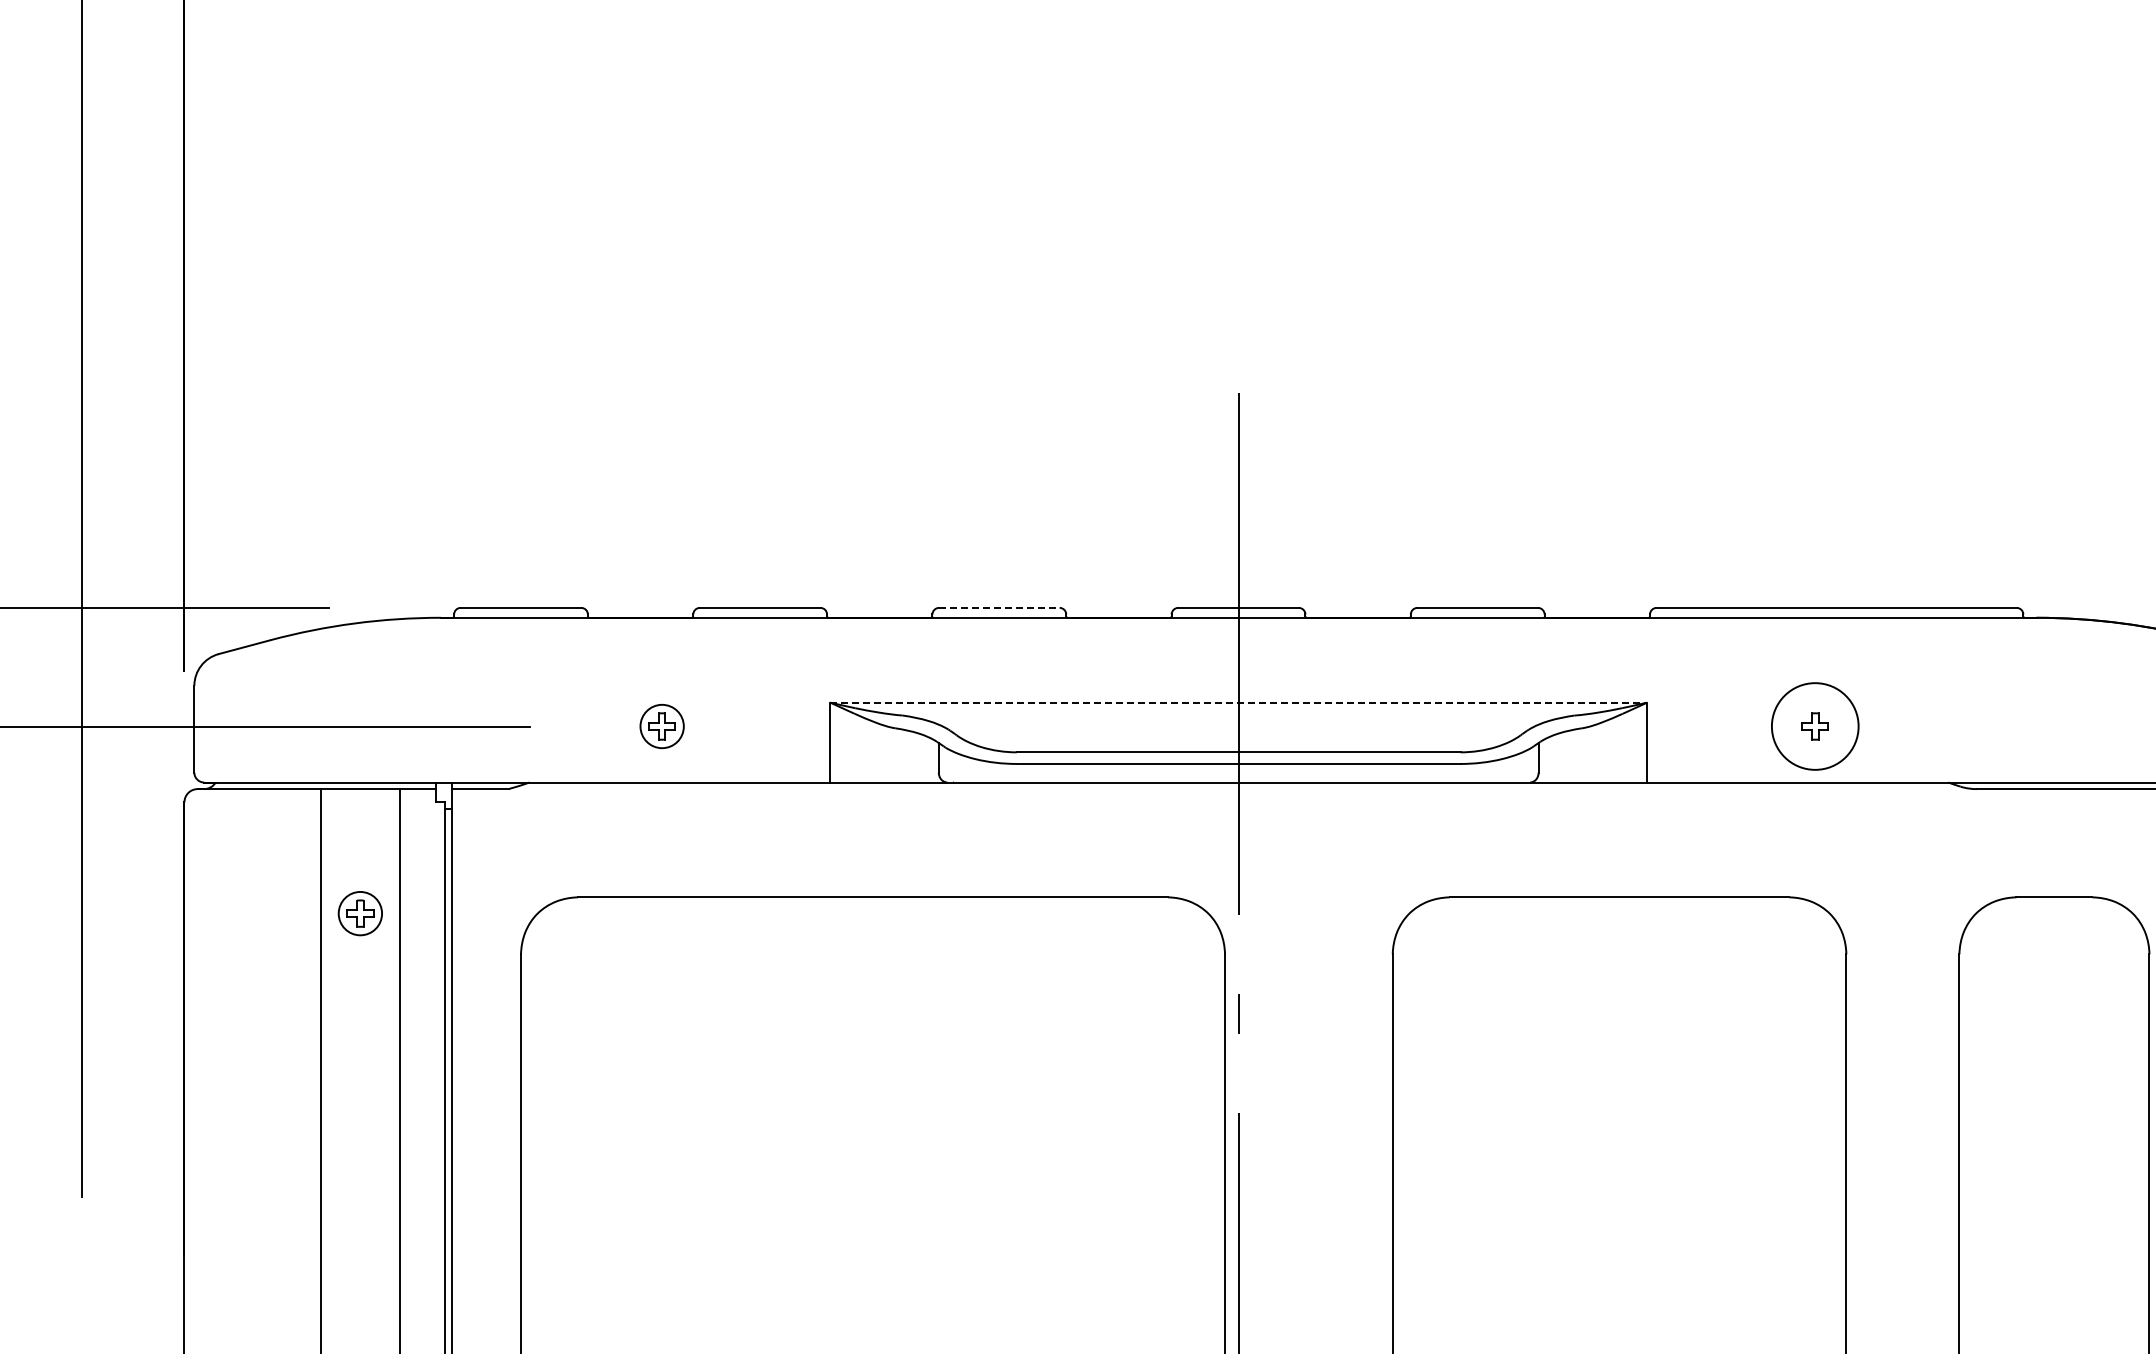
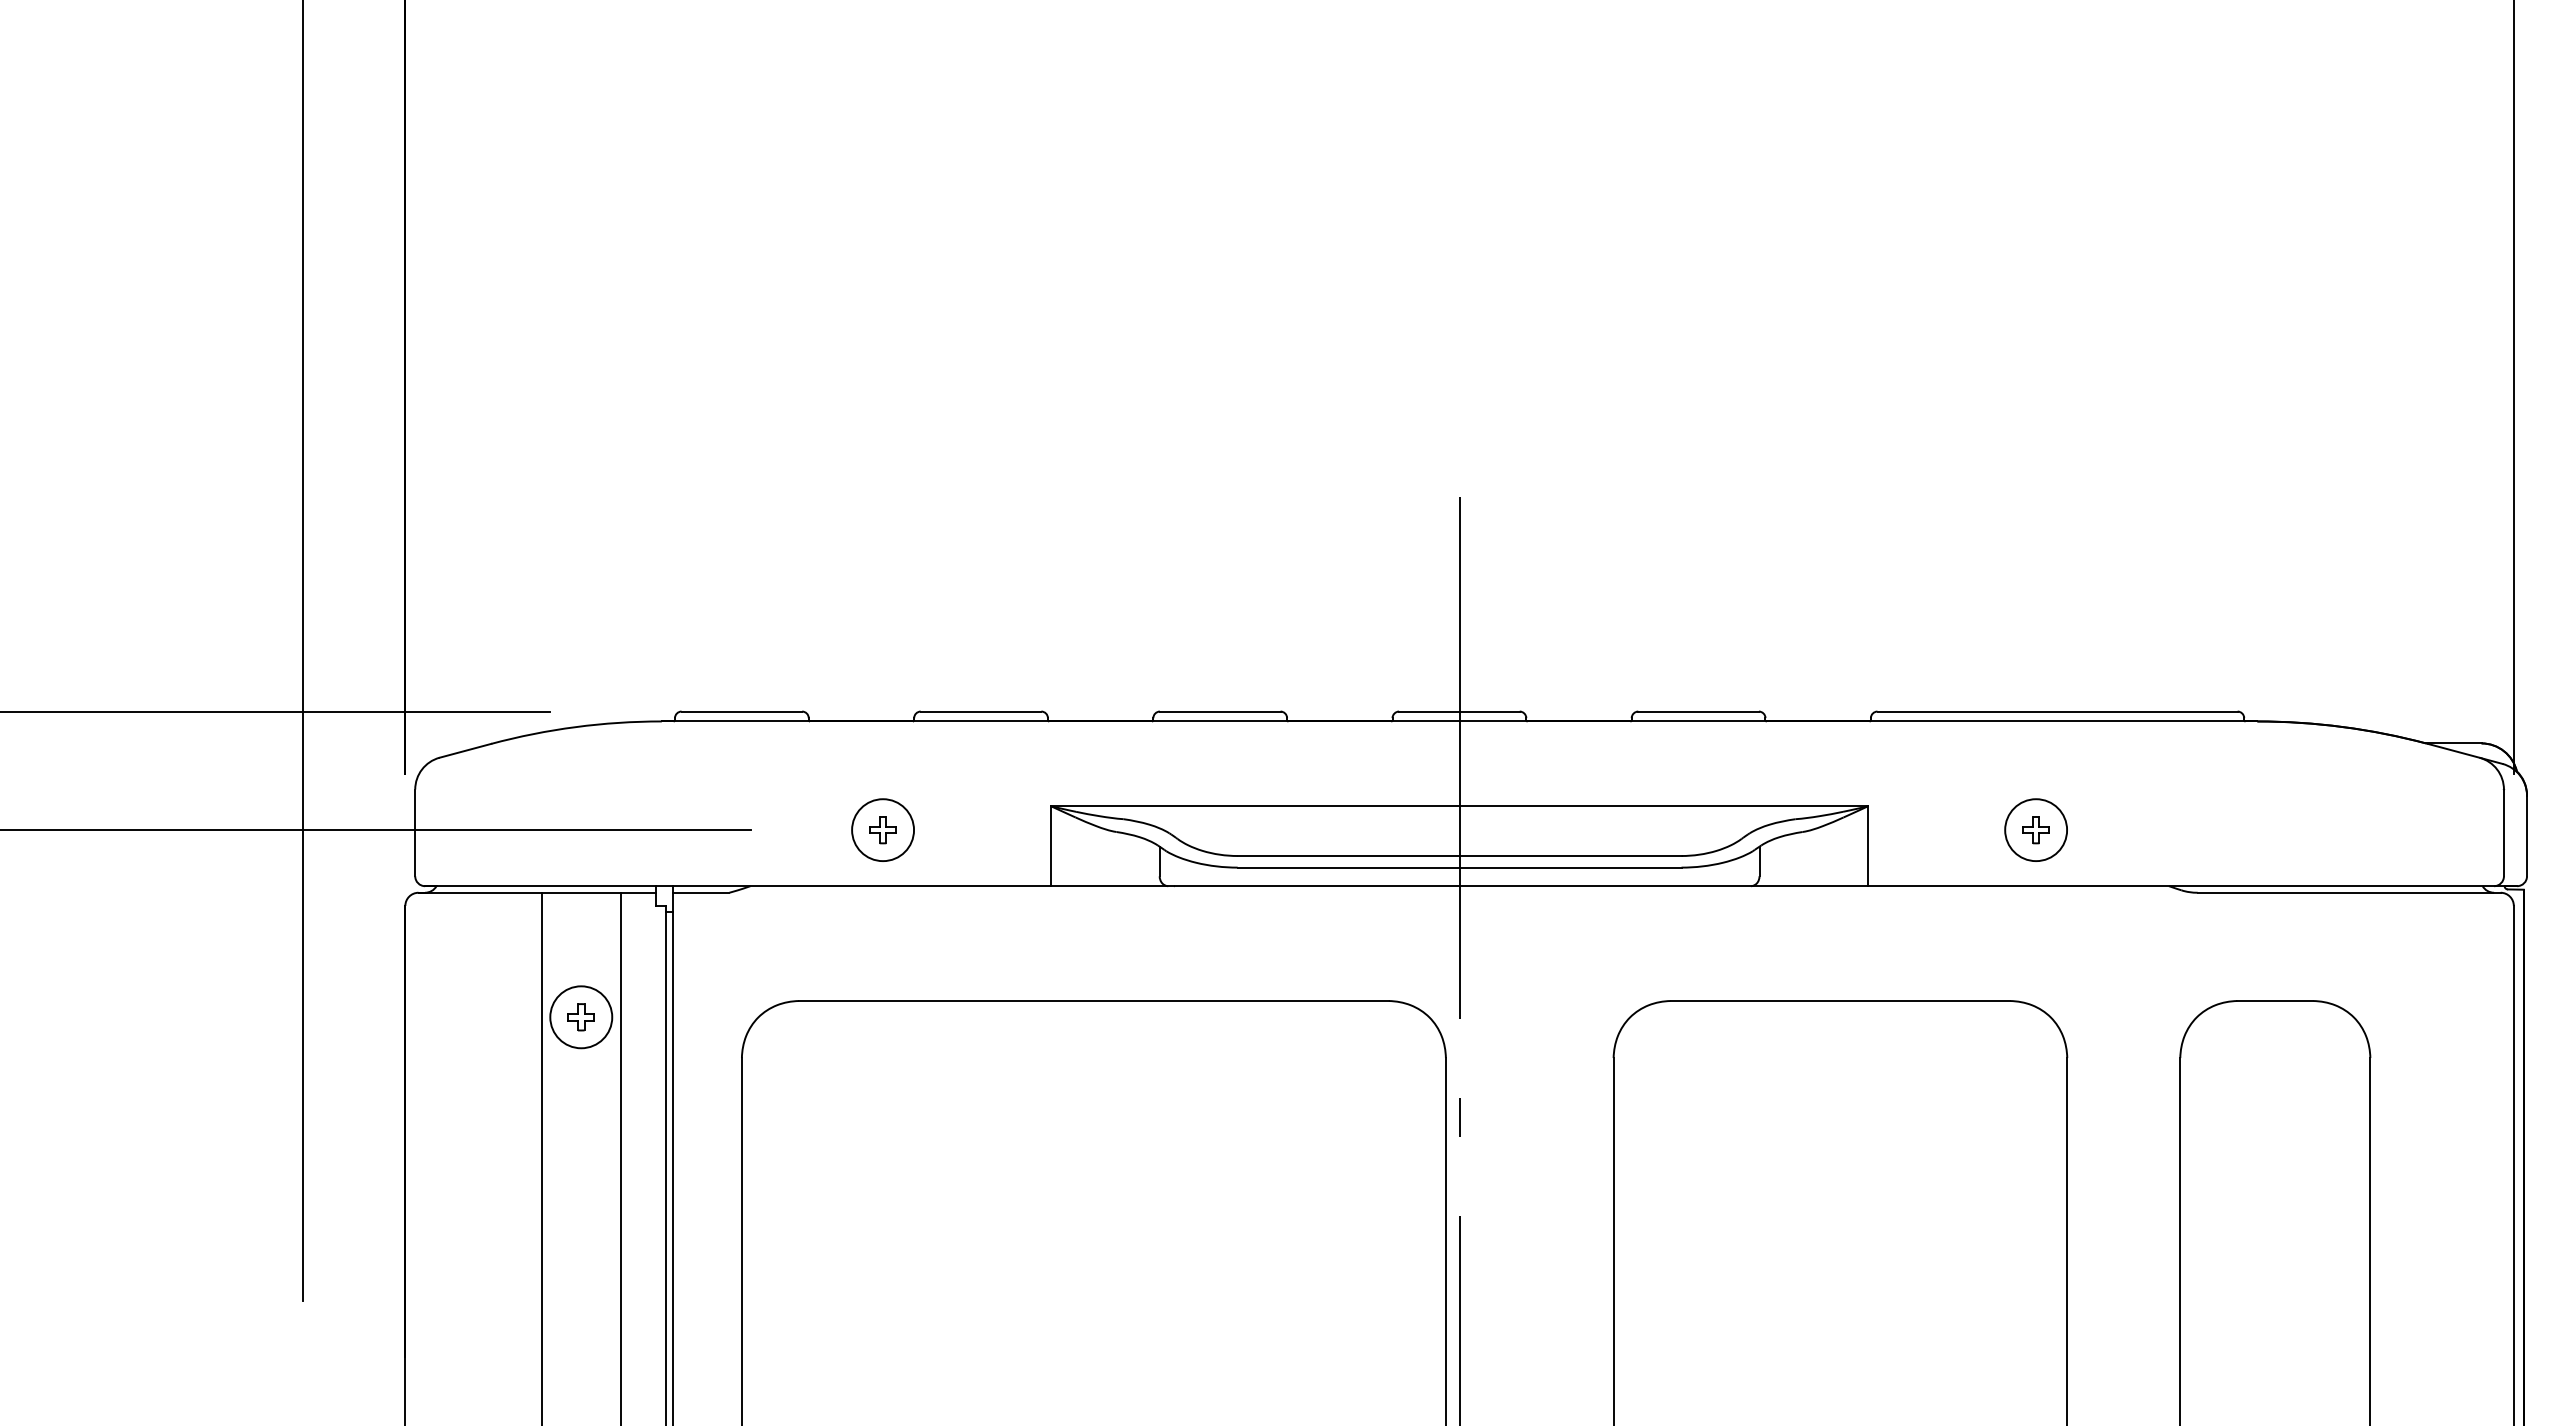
line: (999, 607) -> (1220, 711), dashed -> solid
line: (1239, 702) -> (1460, 806), dashed -> solid
circle: (662, 726) -> (883, 830), size x1.43
circle: (1815, 726) -> (2036, 830), size x0.71
circle: (360, 913) -> (581, 1017), size x1.43

